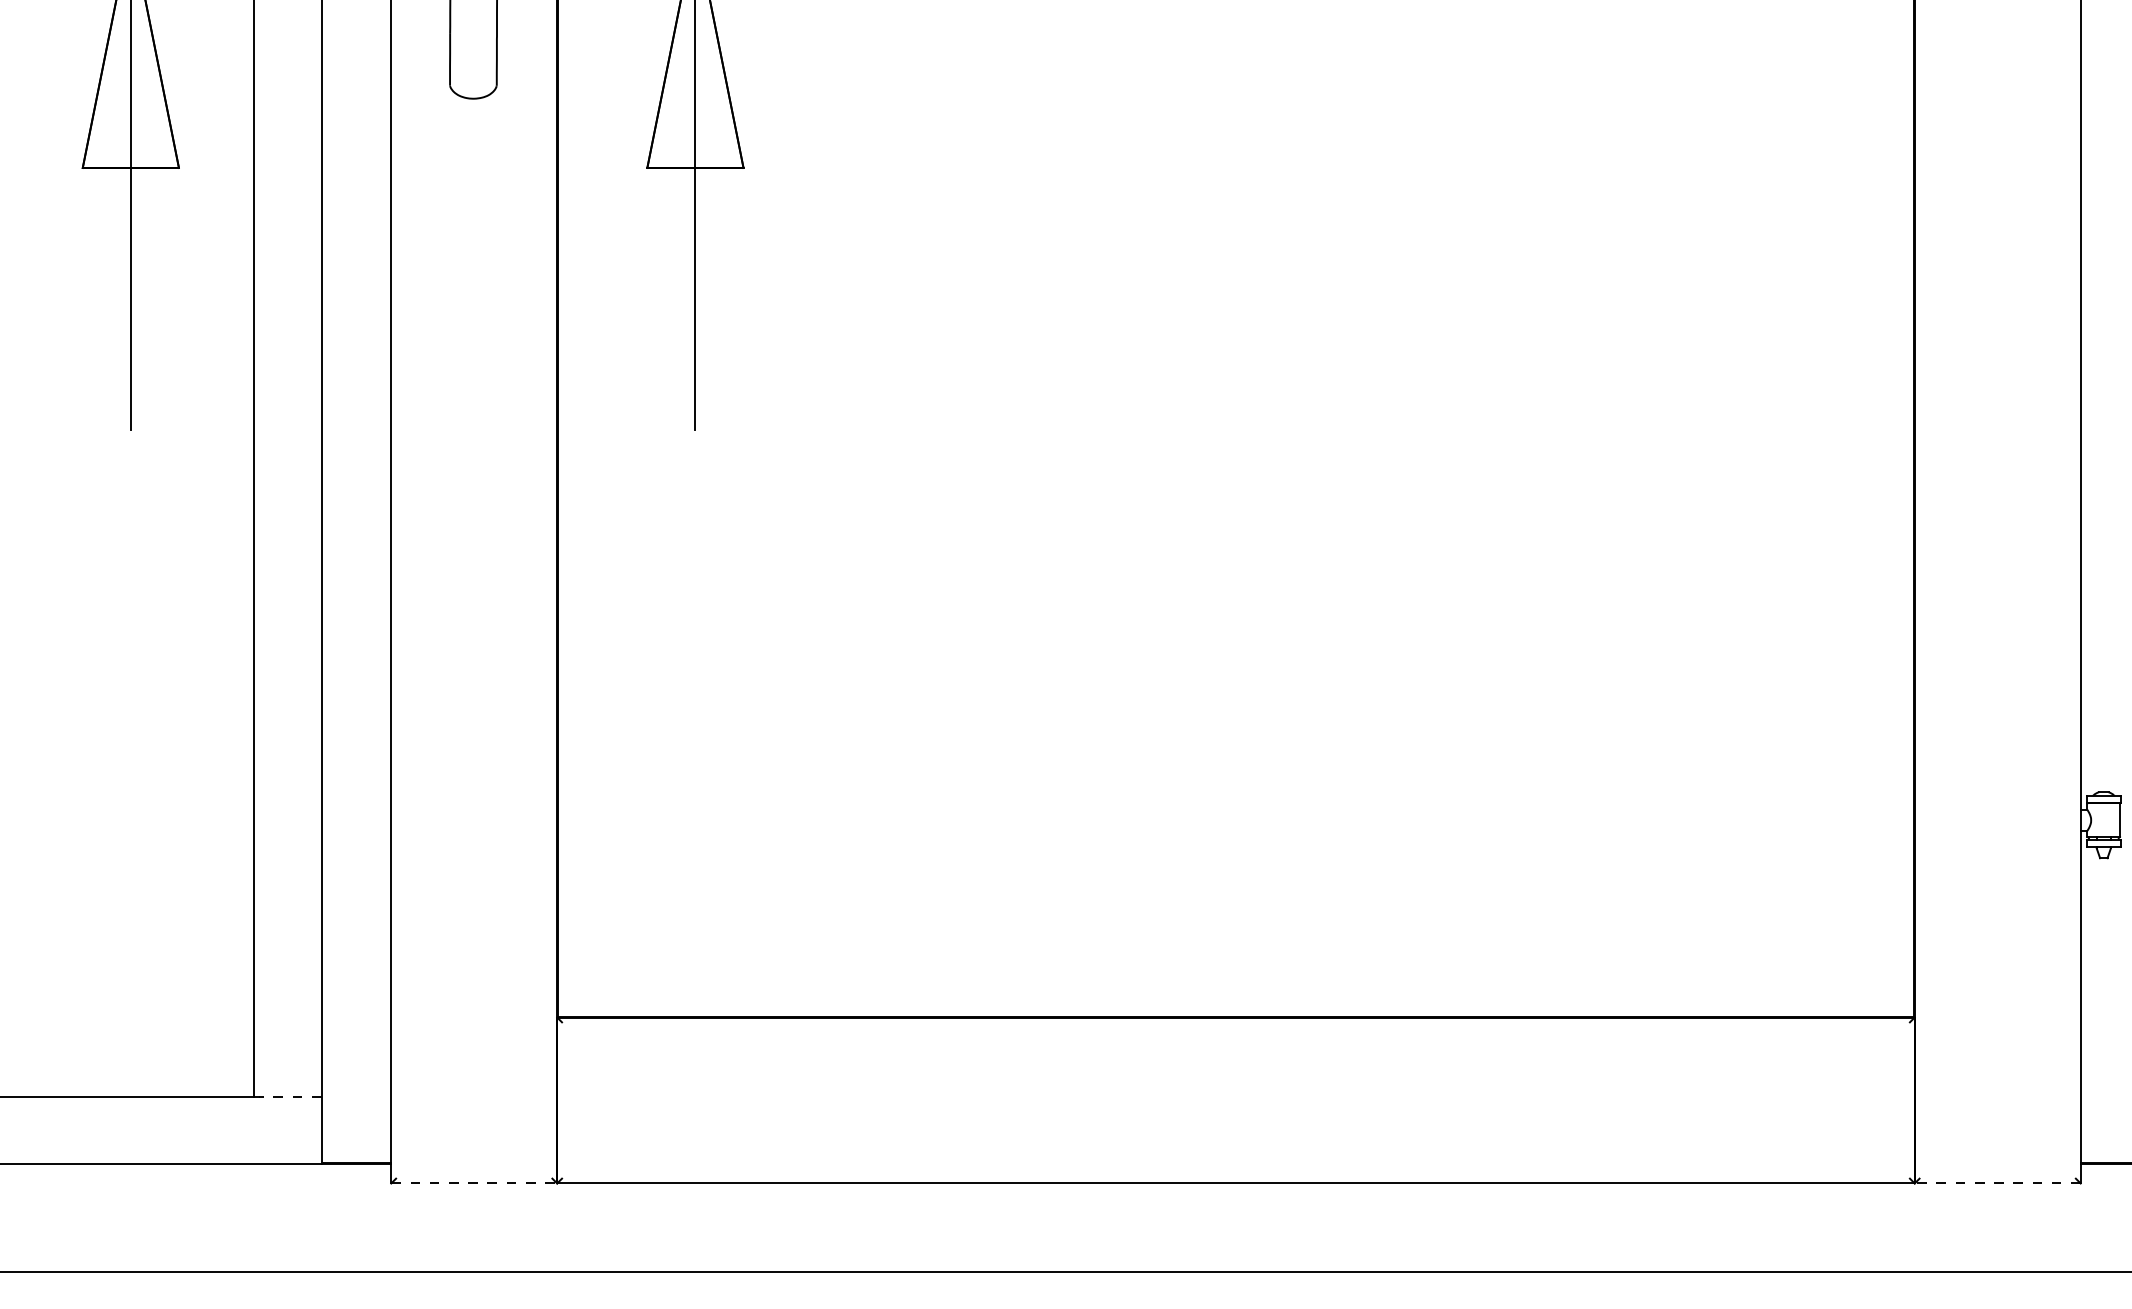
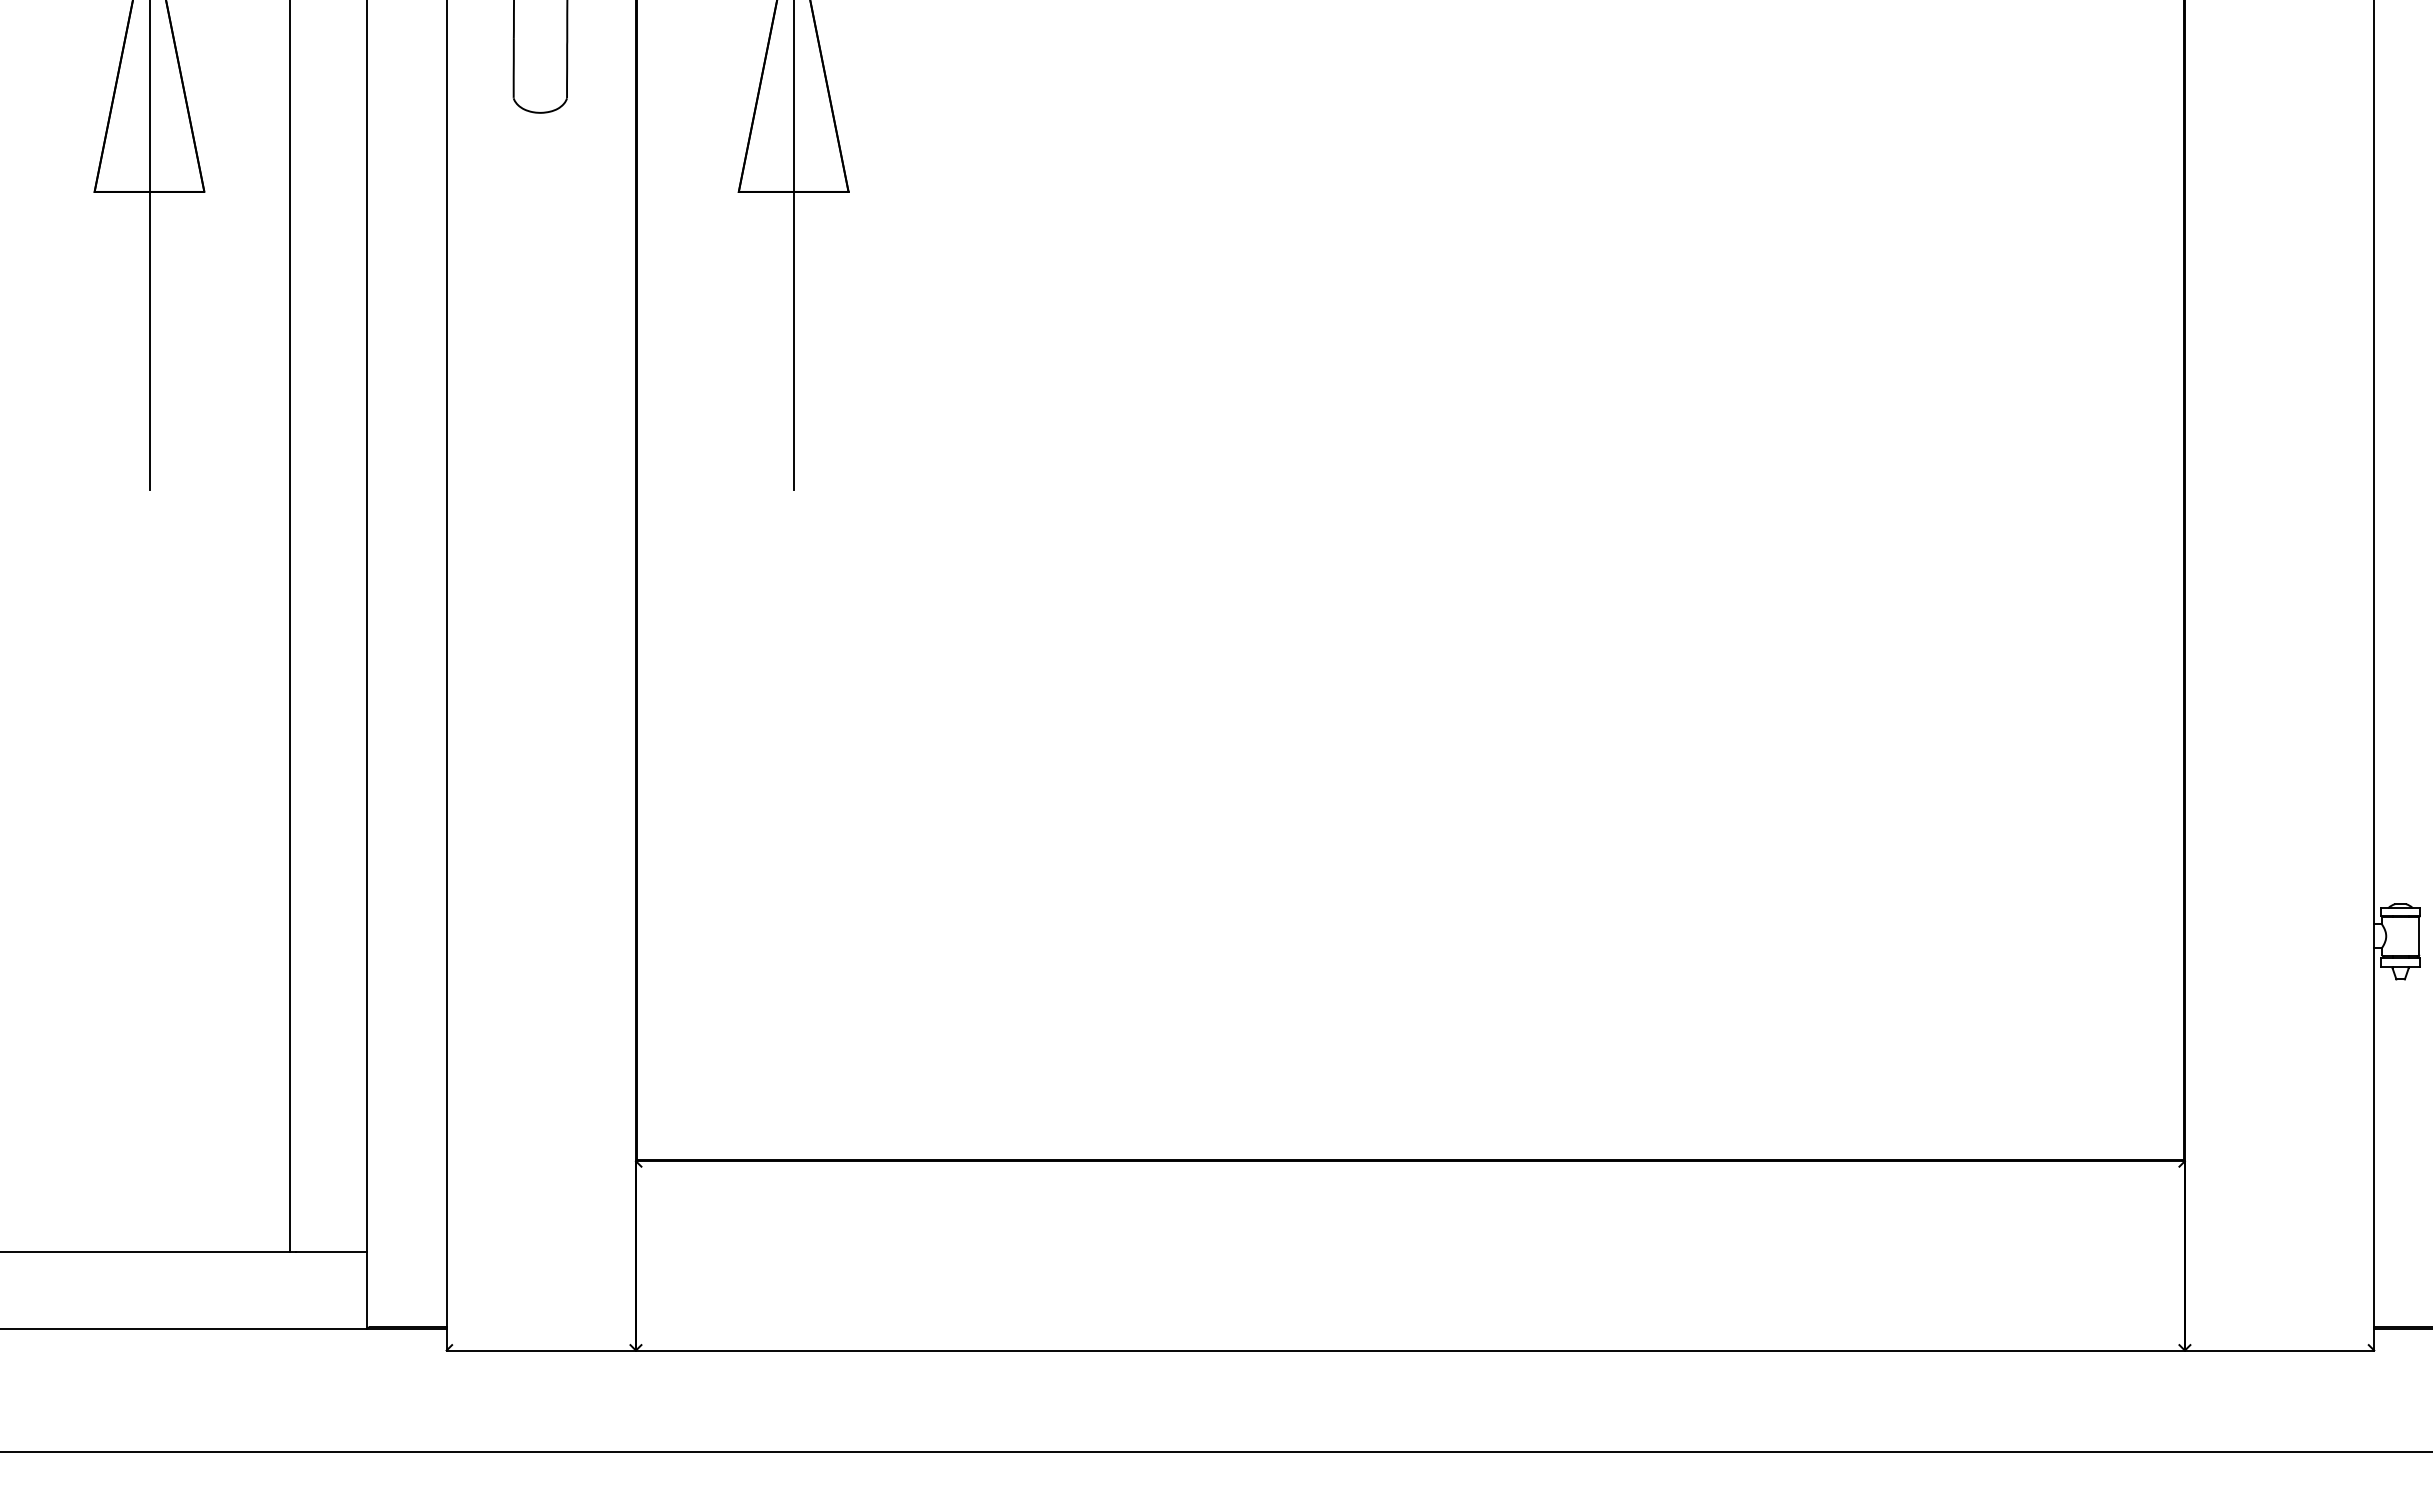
line: (289, 1096) -> (330, 1251), dashed -> solid
line: (474, 1183) -> (541, 1350), dashed -> solid
line: (1997, 1183) -> (2279, 1350), dashed -> solid

